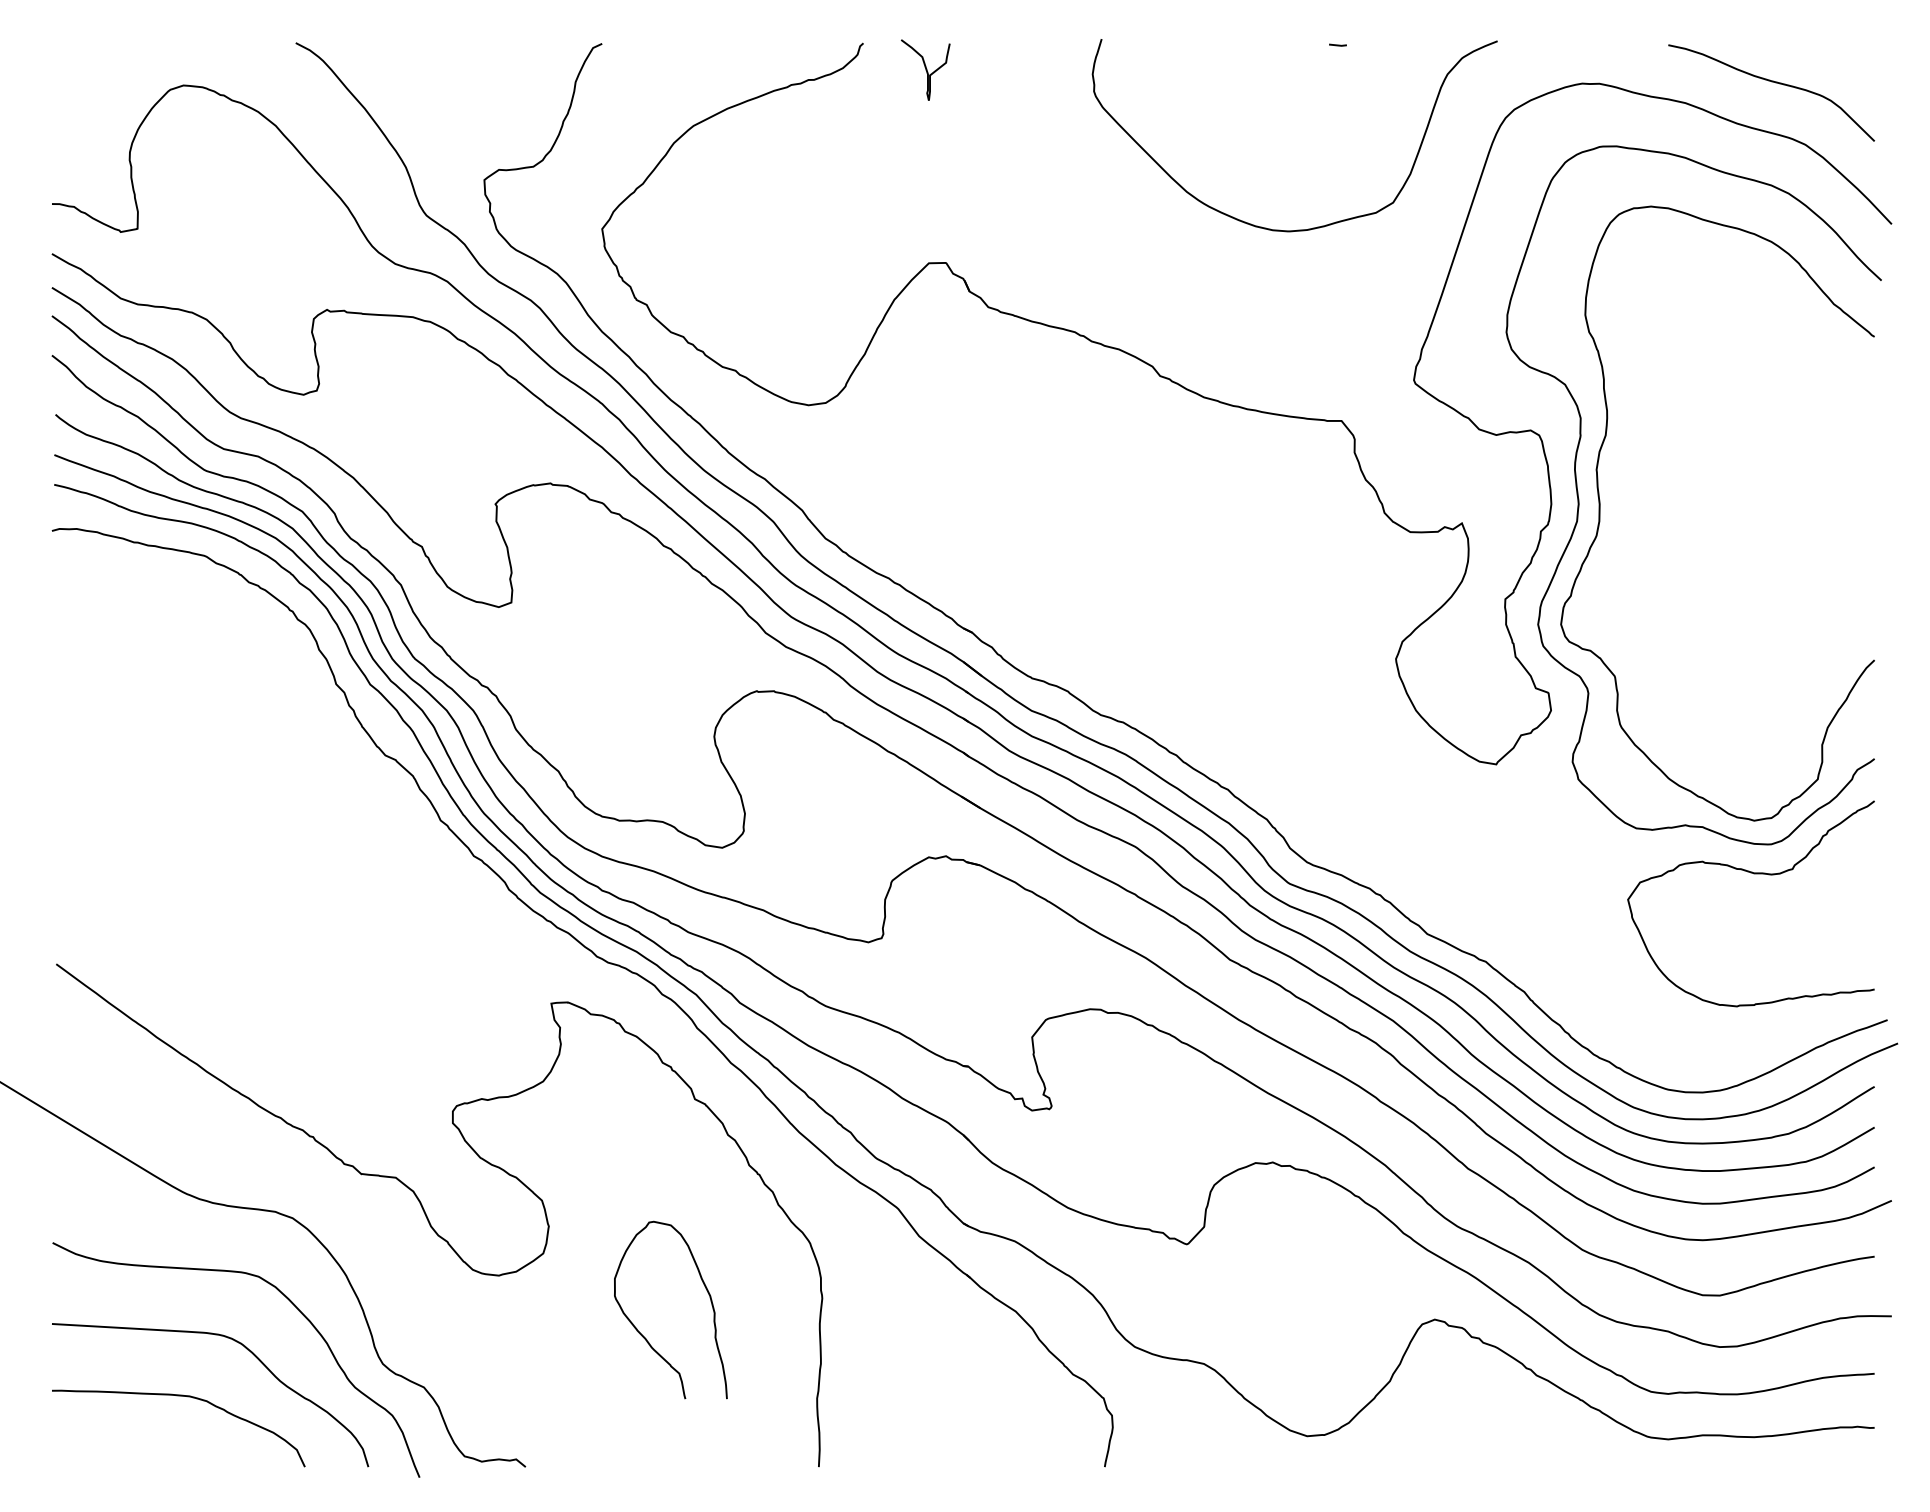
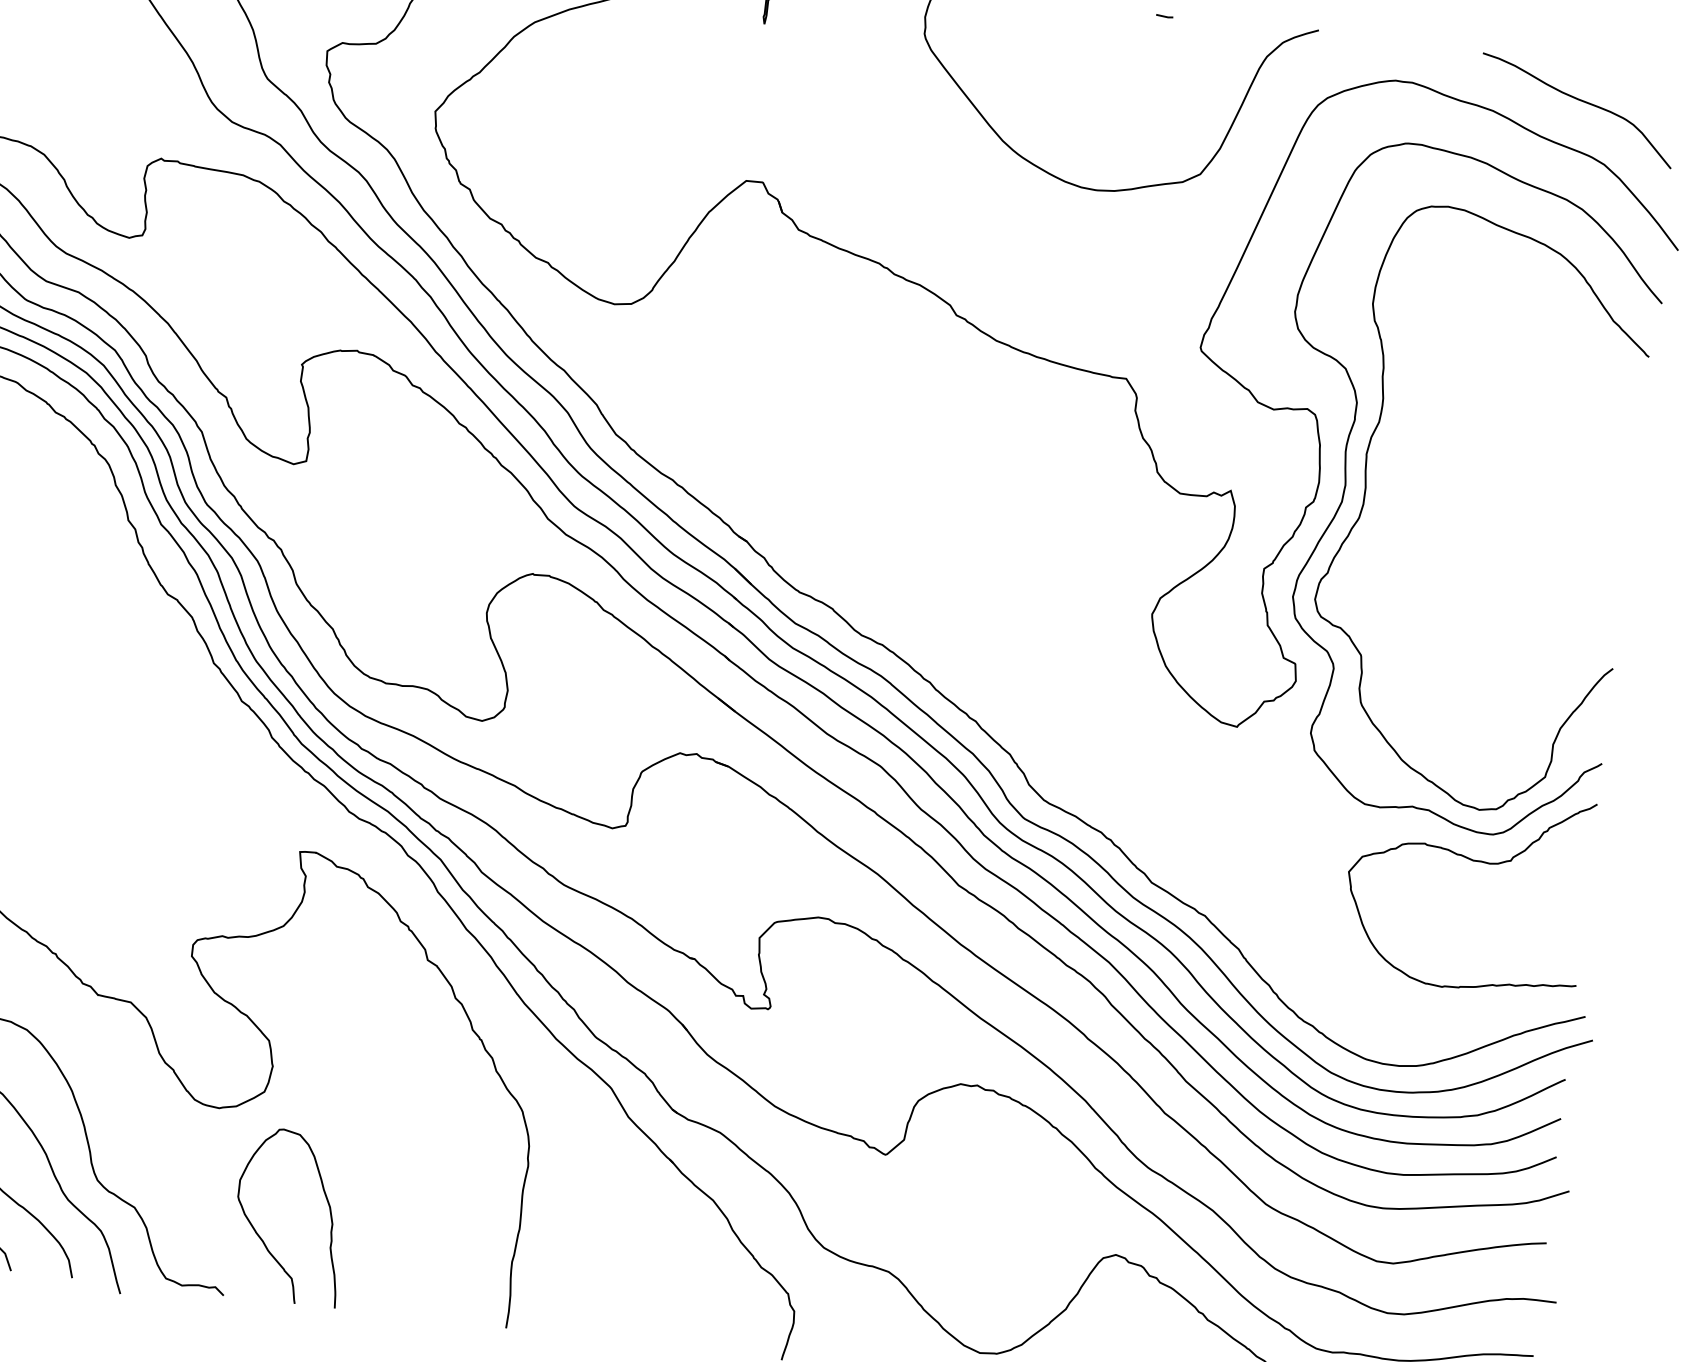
curve: (643, 1335) -> (261, 1237), moved

